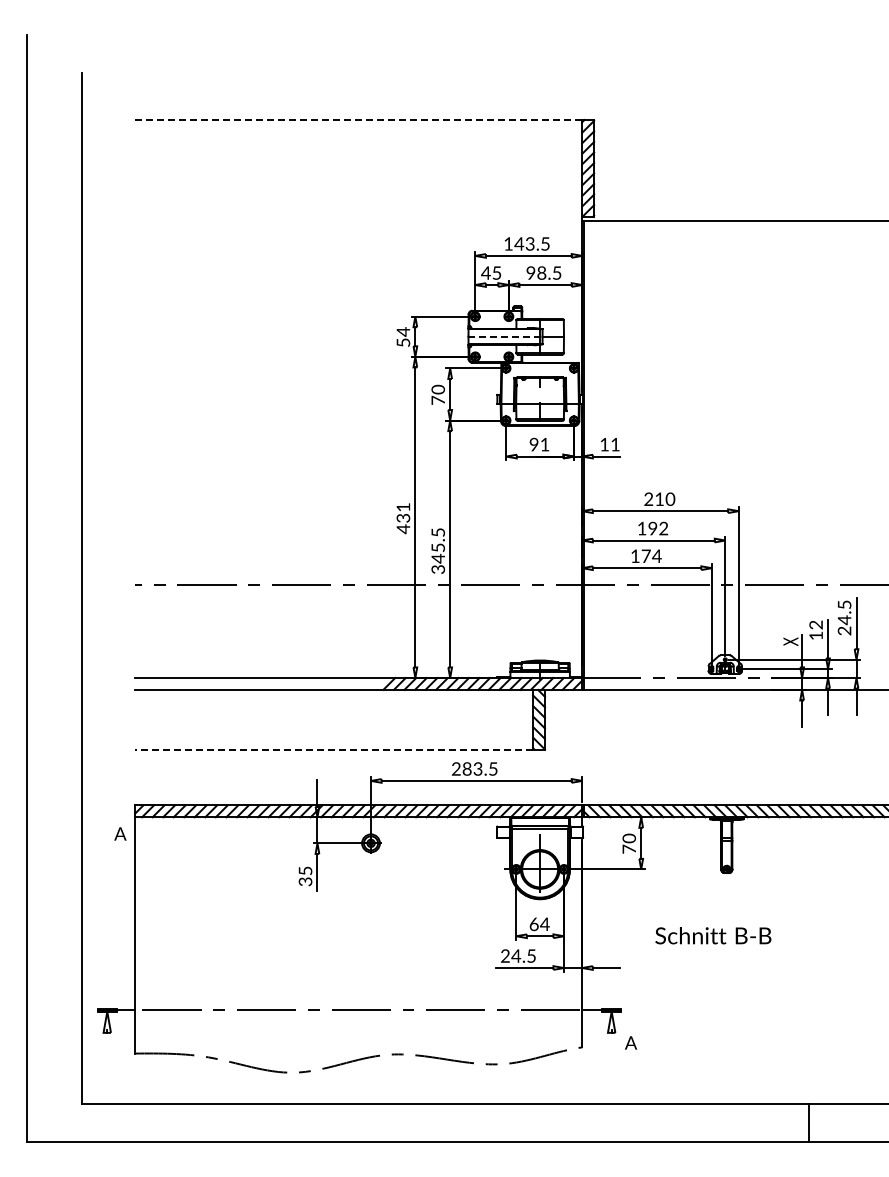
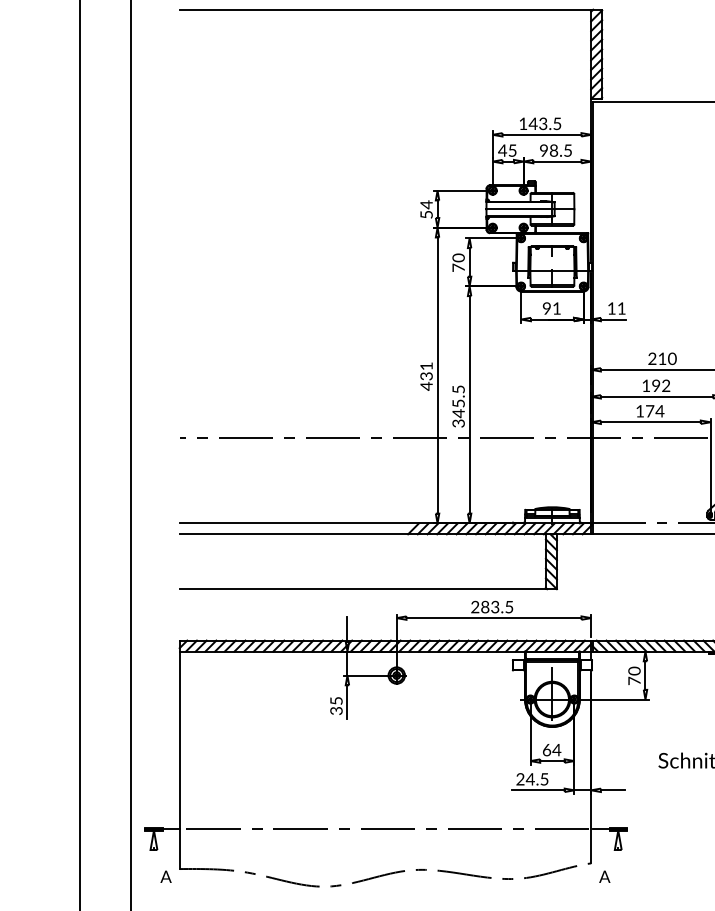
line: (358, 119) -> (385, 9), dashed -> solid
line: (506, 336) -> (521, 209), dashed -> solid
line: (334, 749) -> (363, 589), dashed -> solid
text: (120, 833) -> (166, 876), moved
text: (631, 1042) -> (605, 876), moved

